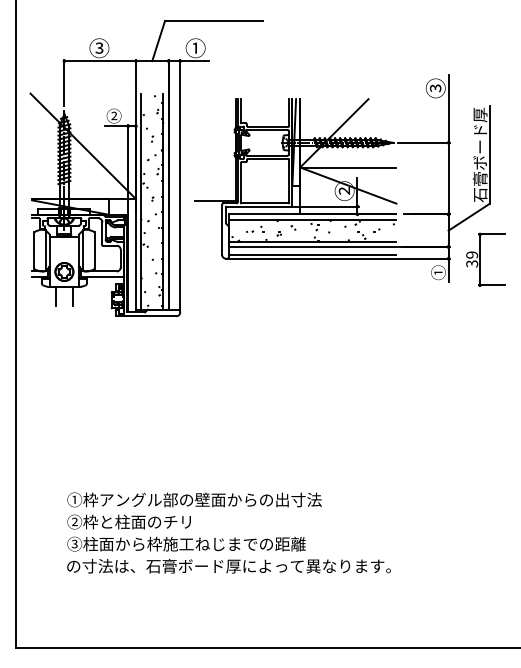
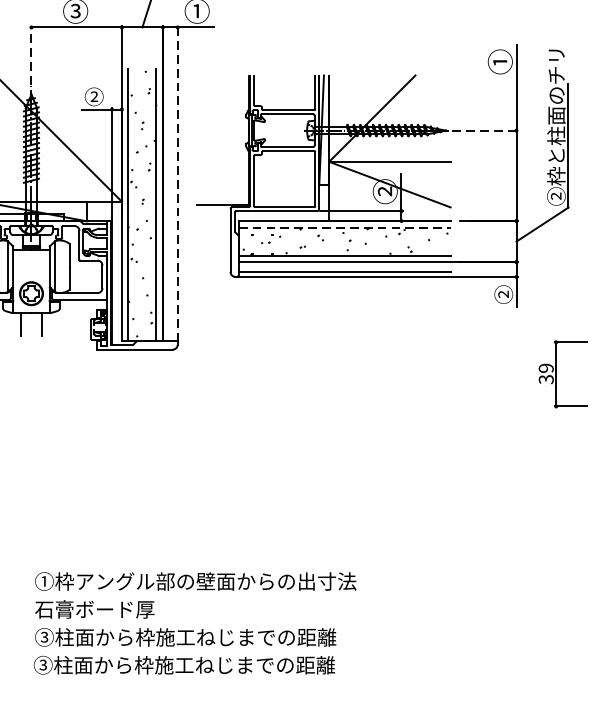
line: (64, 82) -> (31, 54), solid -> dashed
text: (435, 88) -> (499, 62), ③ -> ①
text: (479, 140) -> (555, 127), 石膏ボード厚 -> ②枠と柱面のチリ
line: (424, 142) -> (486, 130), solid -> dashed
line: (180, 184) -> (178, 183), solid -> dashed
line: (312, 219) -> (344, 227), solid -> dashed
part: (485, 259) -> (563, 373), moved
text: (438, 272) -> (503, 294), ① -> ②
text: (128, 521) -> (112, 608), ②枠と柱面のチリ -> 石膏ボード厚
text: (228, 565) -> (238, 664), の寸法は、石膏ボード厚によって異なります。 -> ③柱面から枠施工ねじまでの距離

